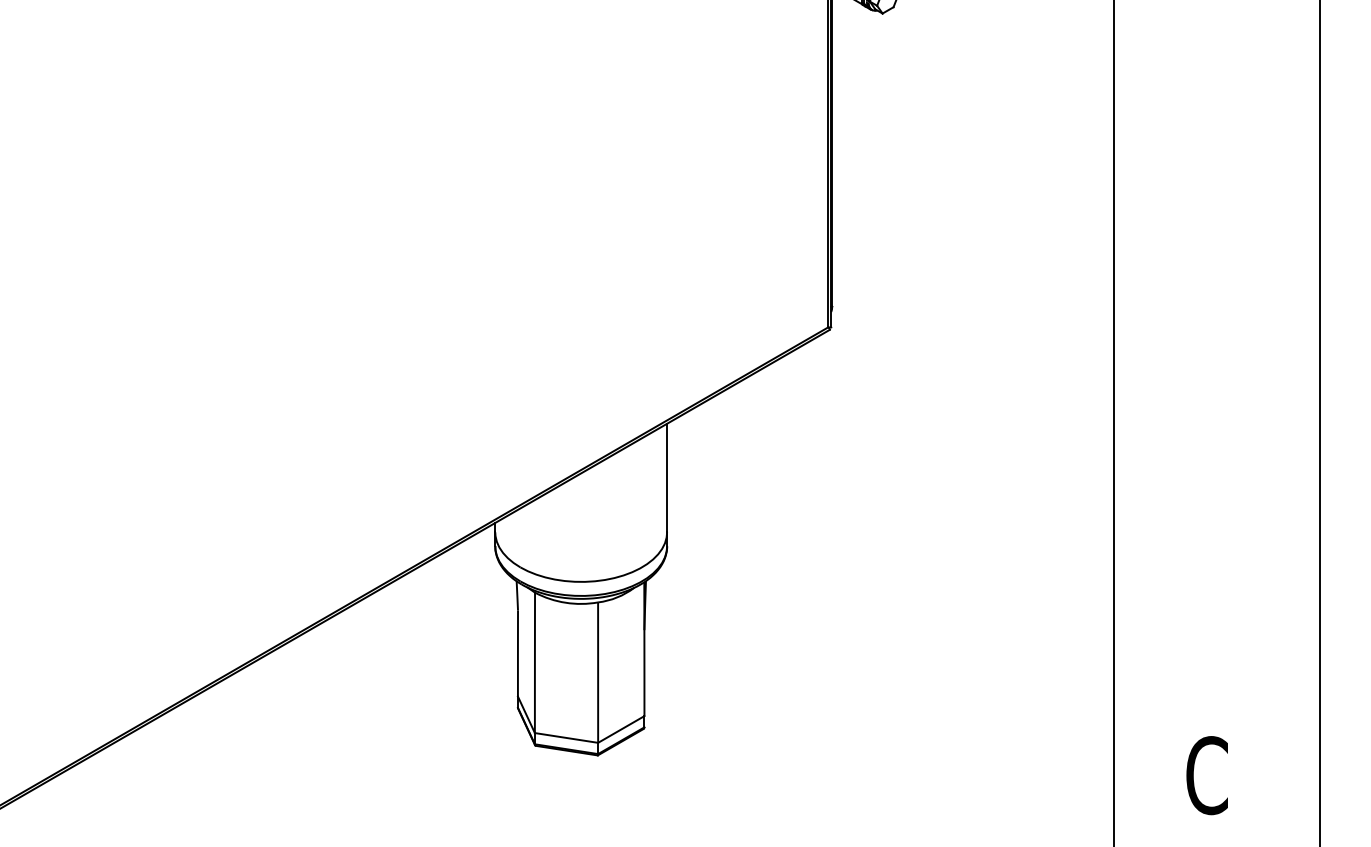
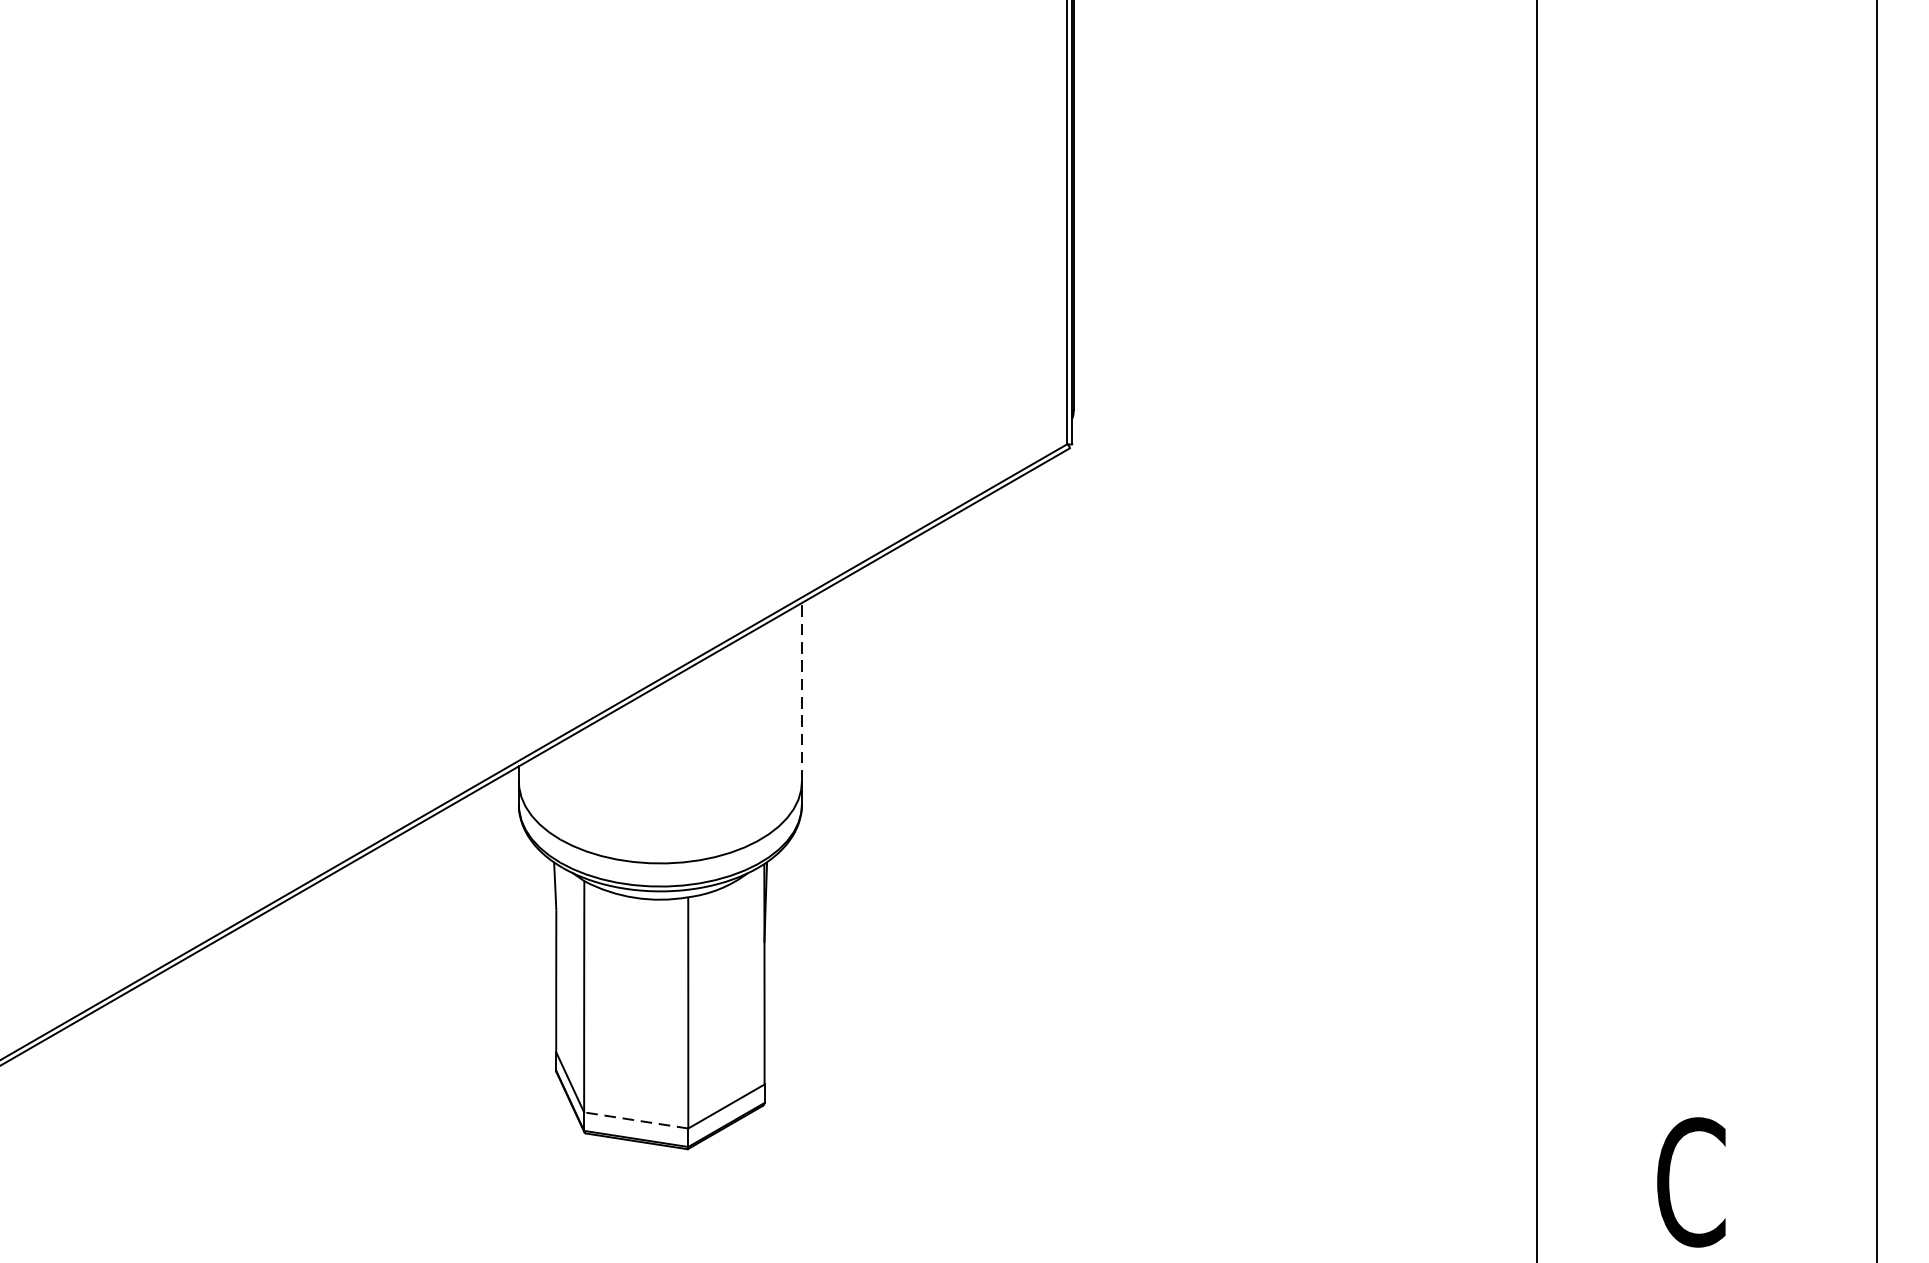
line: (667, 477) -> (802, 691), solid -> dashed
line: (566, 737) -> (636, 1119), solid -> dashed

